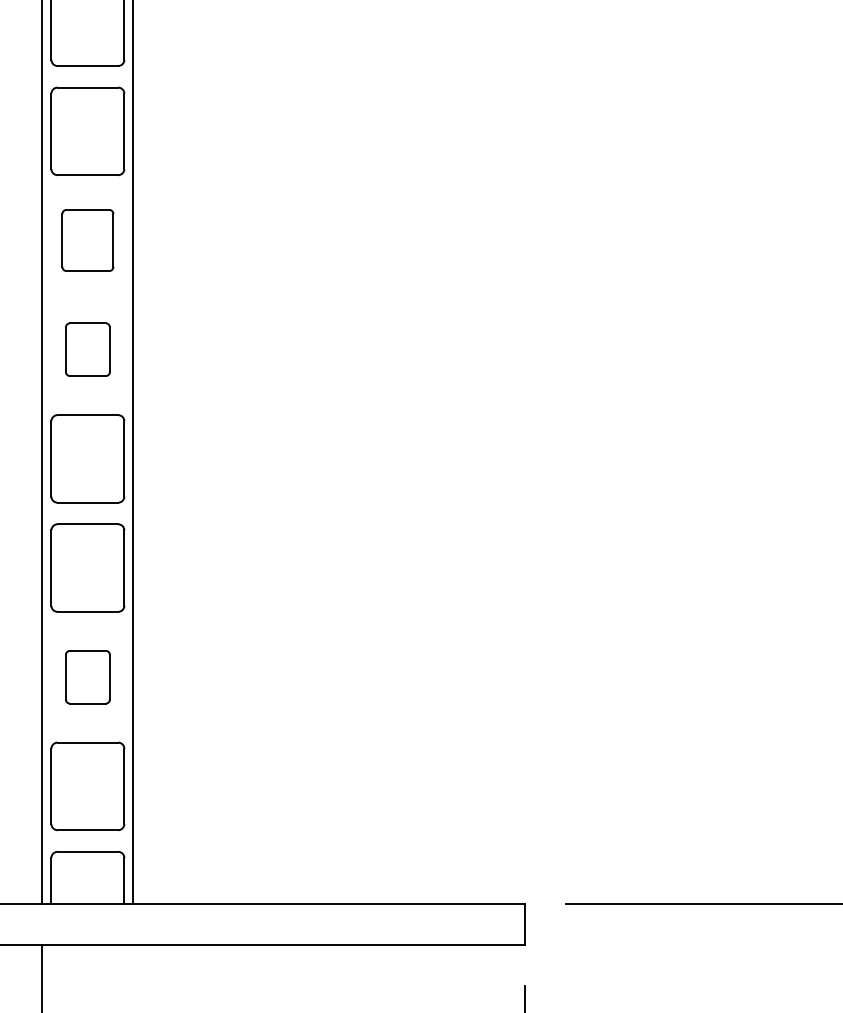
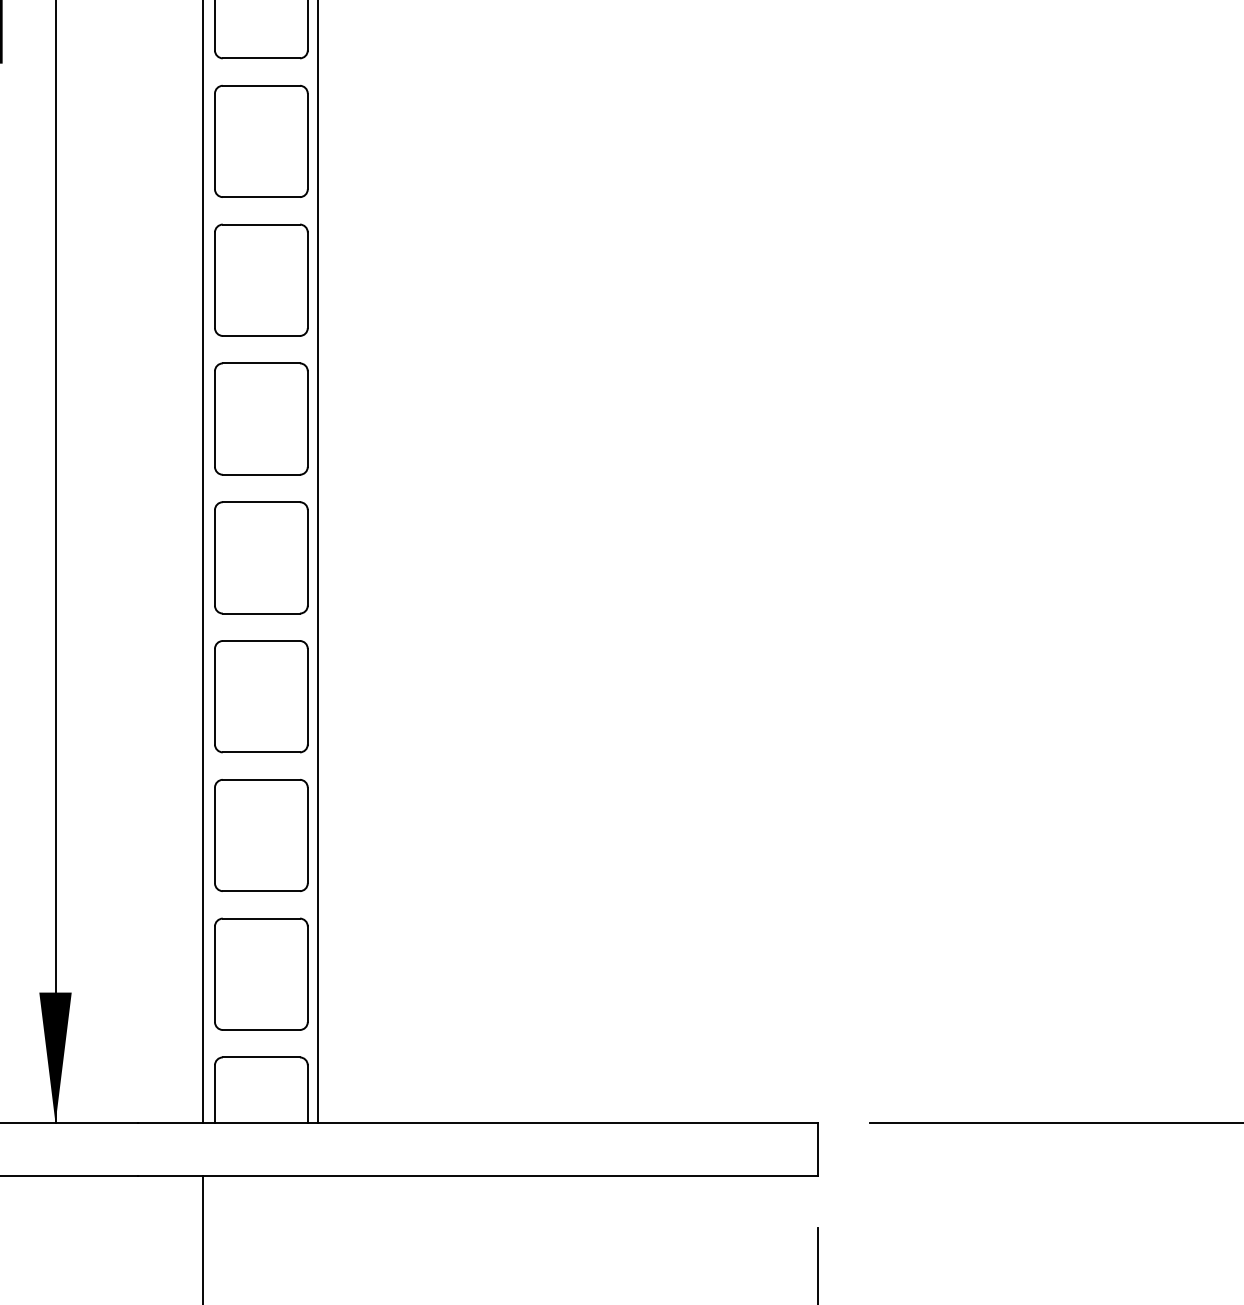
part: (87, 239) -> (261, 279), size x1.43
part: (87, 349) -> (261, 418), size x1.67
part: (87, 677) -> (261, 835), size x1.67

